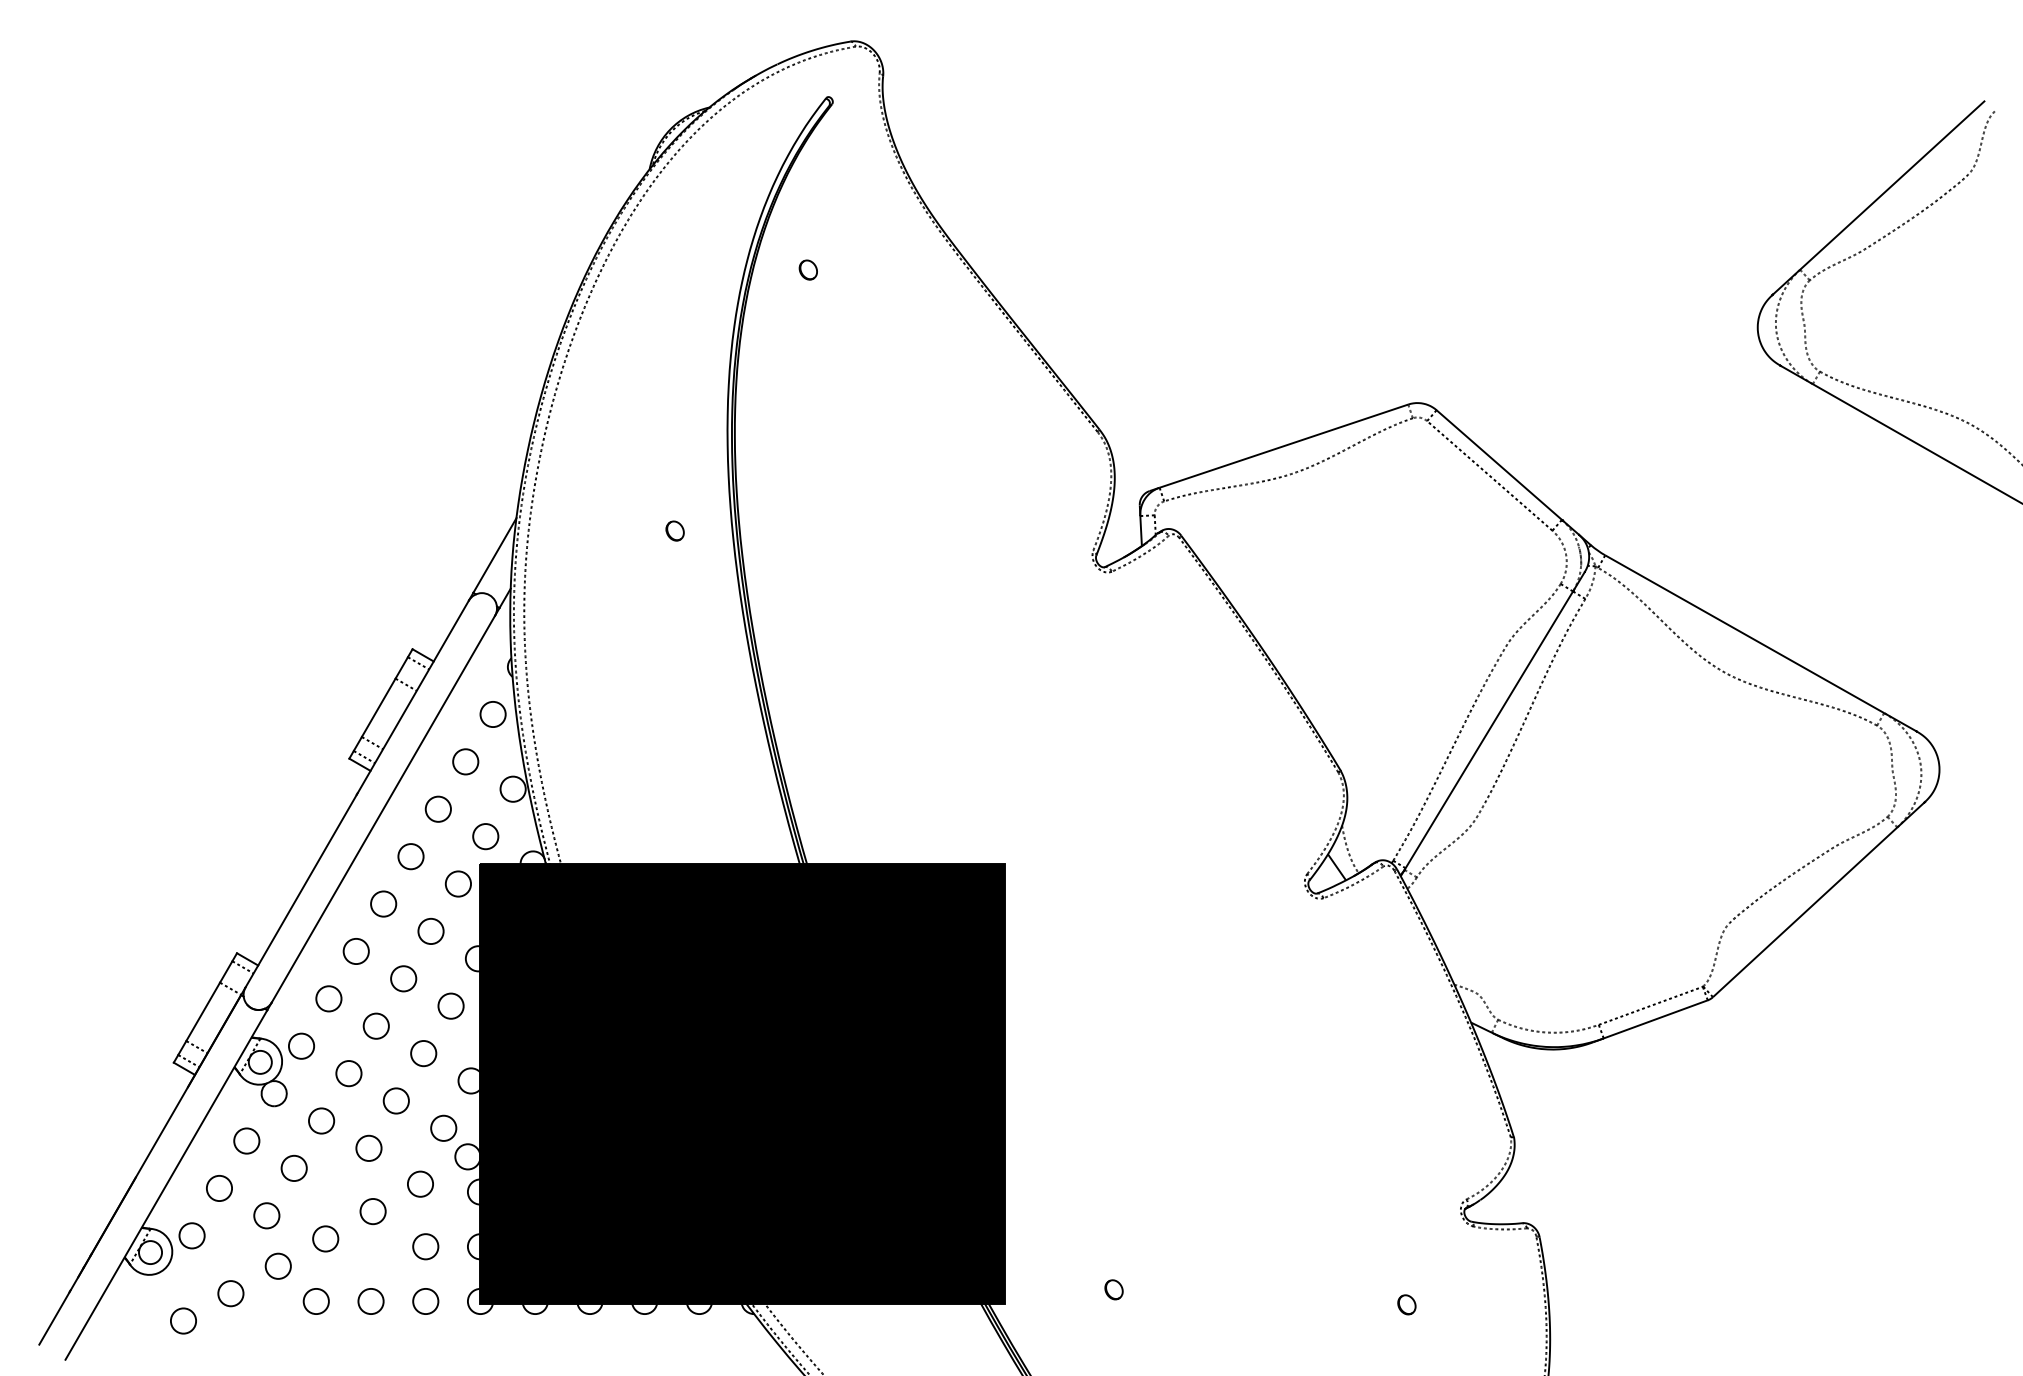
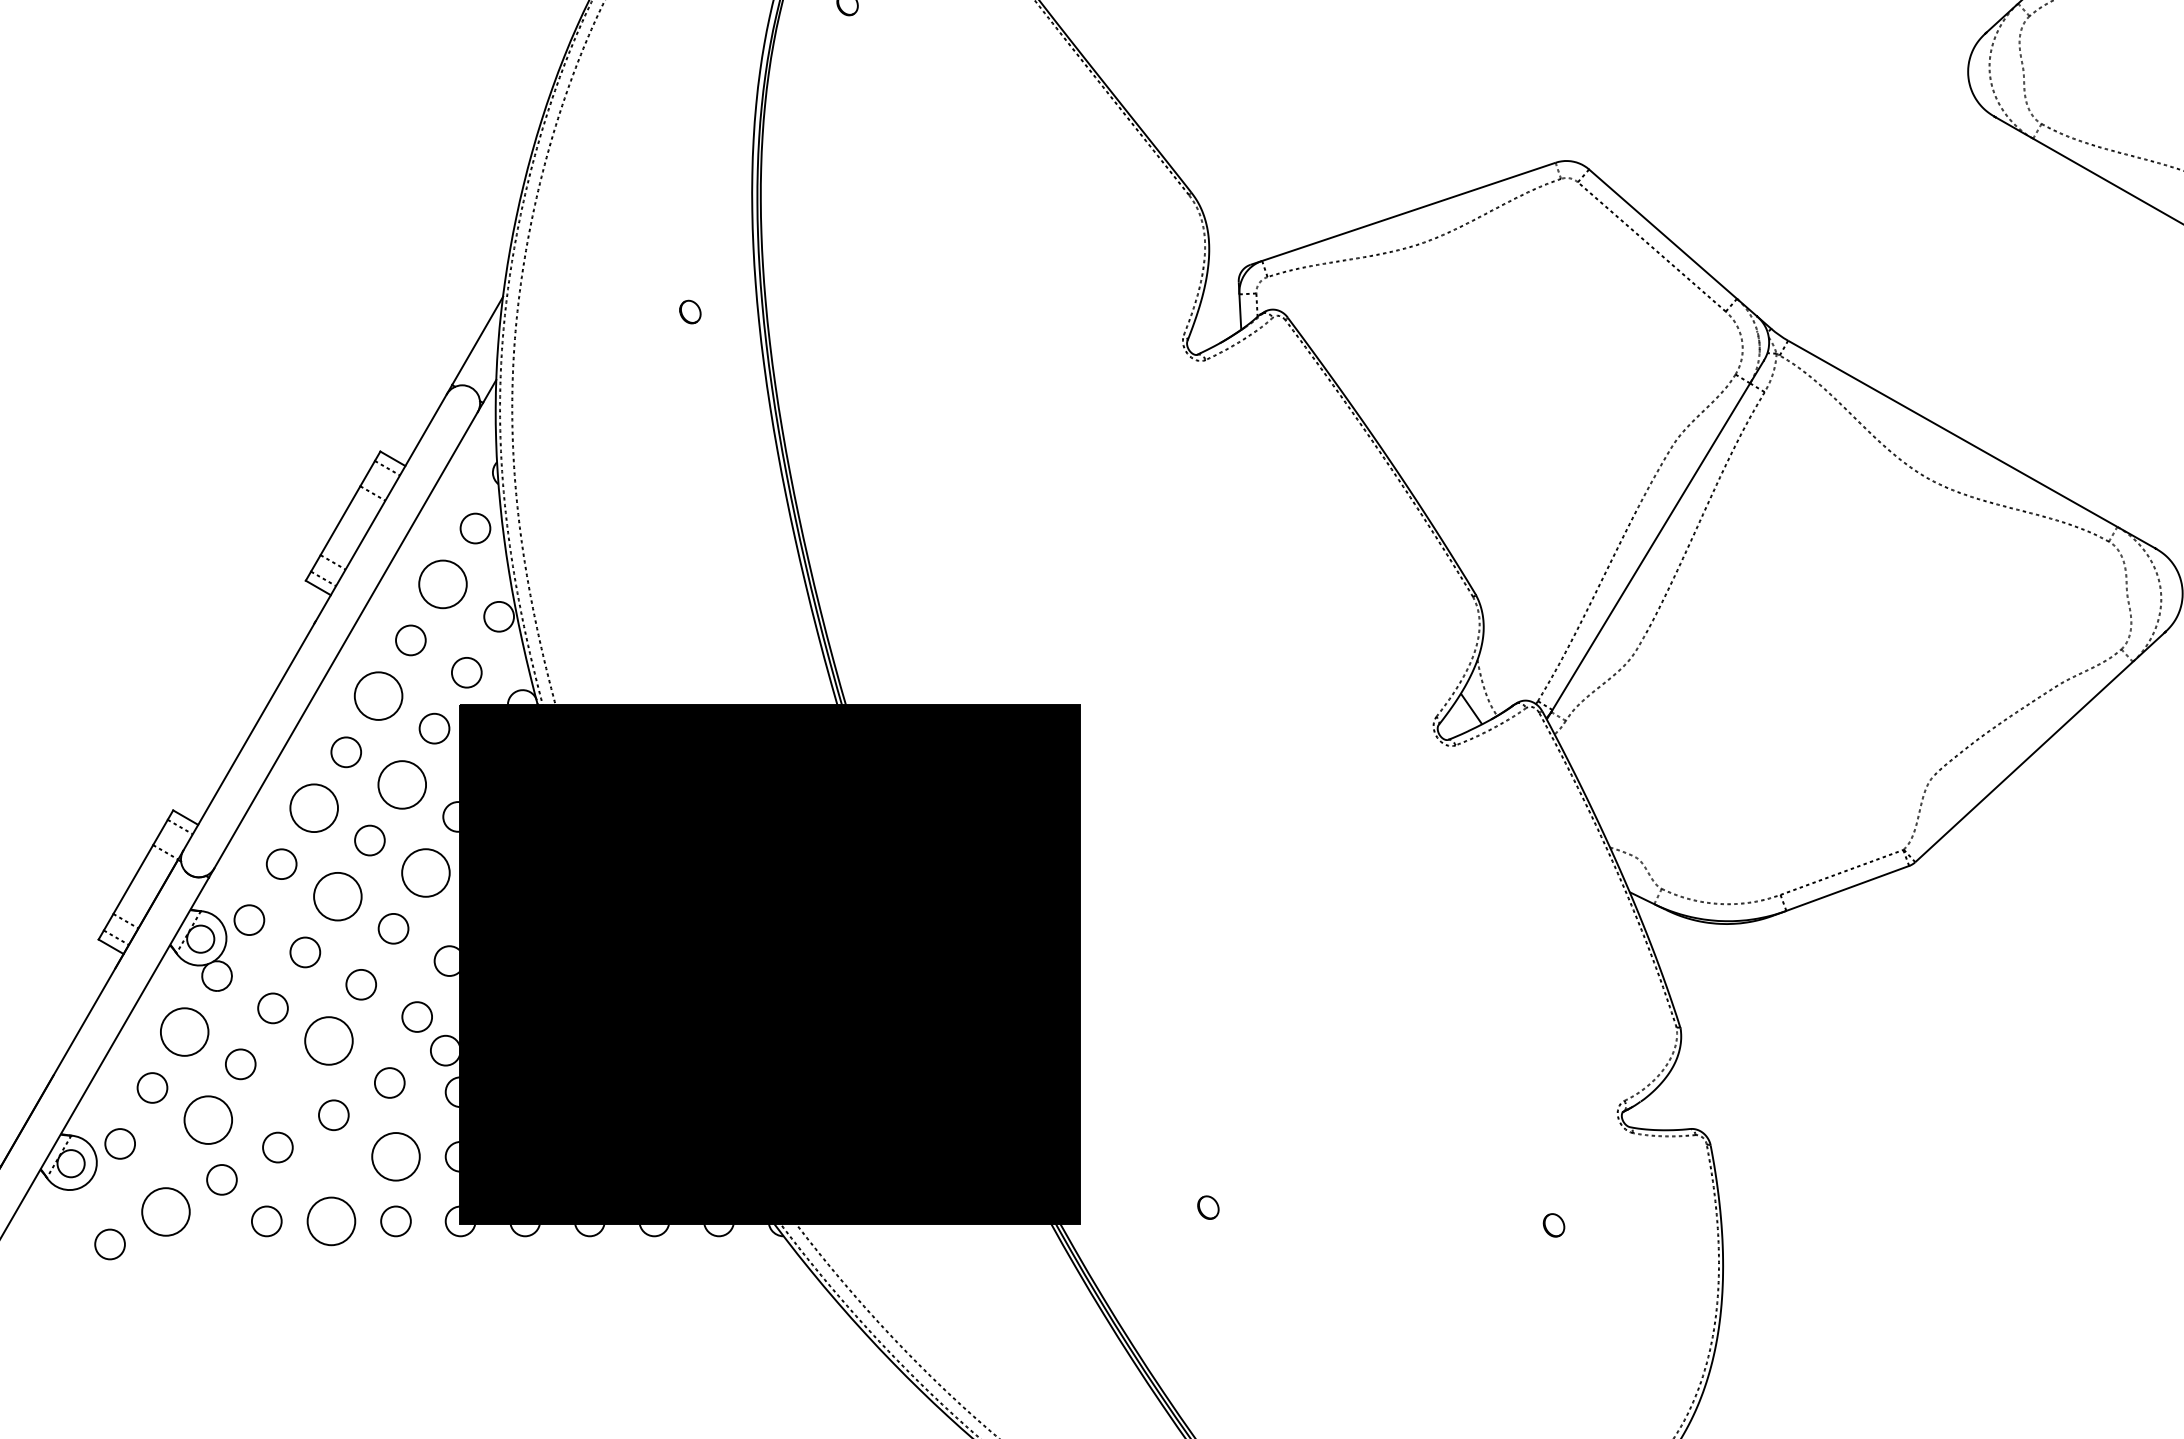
circle: (465, 761) -> (442, 584), size x1.6
circle: (410, 856) -> (377, 696), size x1.6
circle: (430, 930) -> (401, 783), size x1.6
circle: (355, 951) -> (313, 808), size x1.6
circle: (450, 1005) -> (425, 872), size x1.6
circle: (375, 1025) -> (336, 895), size x1.6
circle: (246, 1140) -> (184, 1031), size x1.6
circle: (368, 1147) -> (328, 1039), size x1.6
circle: (266, 1215) -> (208, 1119), size x1.6
circle: (425, 1246) -> (395, 1156), size x1.6
circle: (230, 1293) -> (165, 1211), size x1.6
circle: (370, 1301) -> (330, 1221), size x1.6

